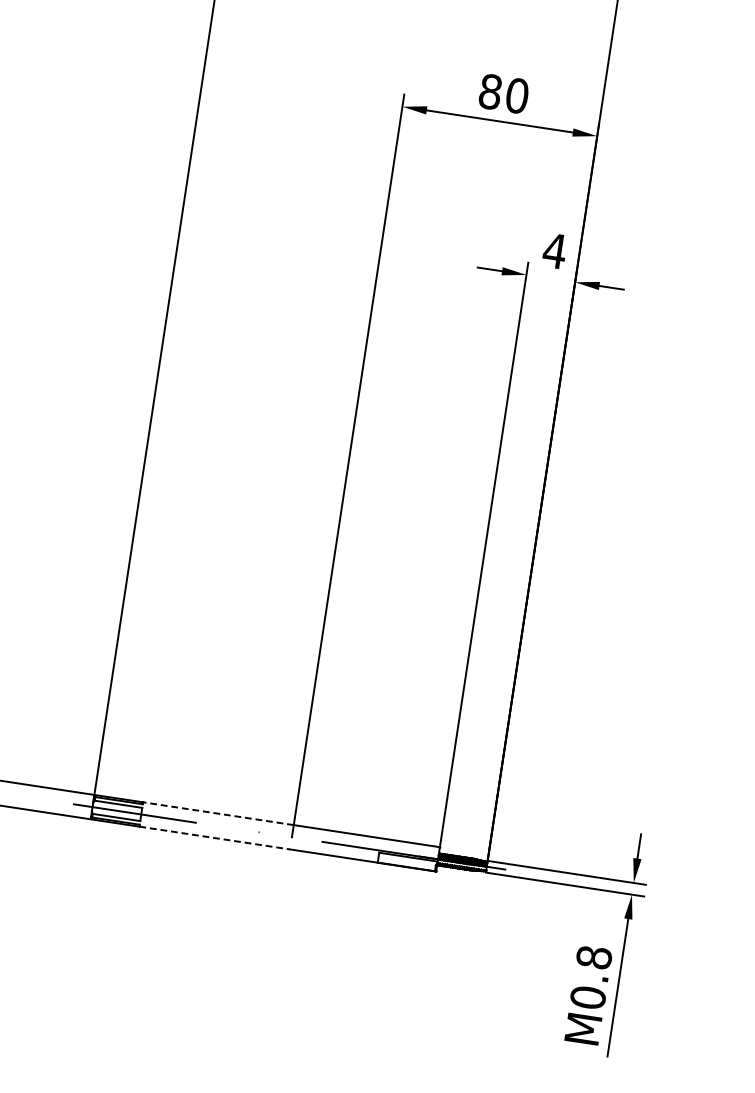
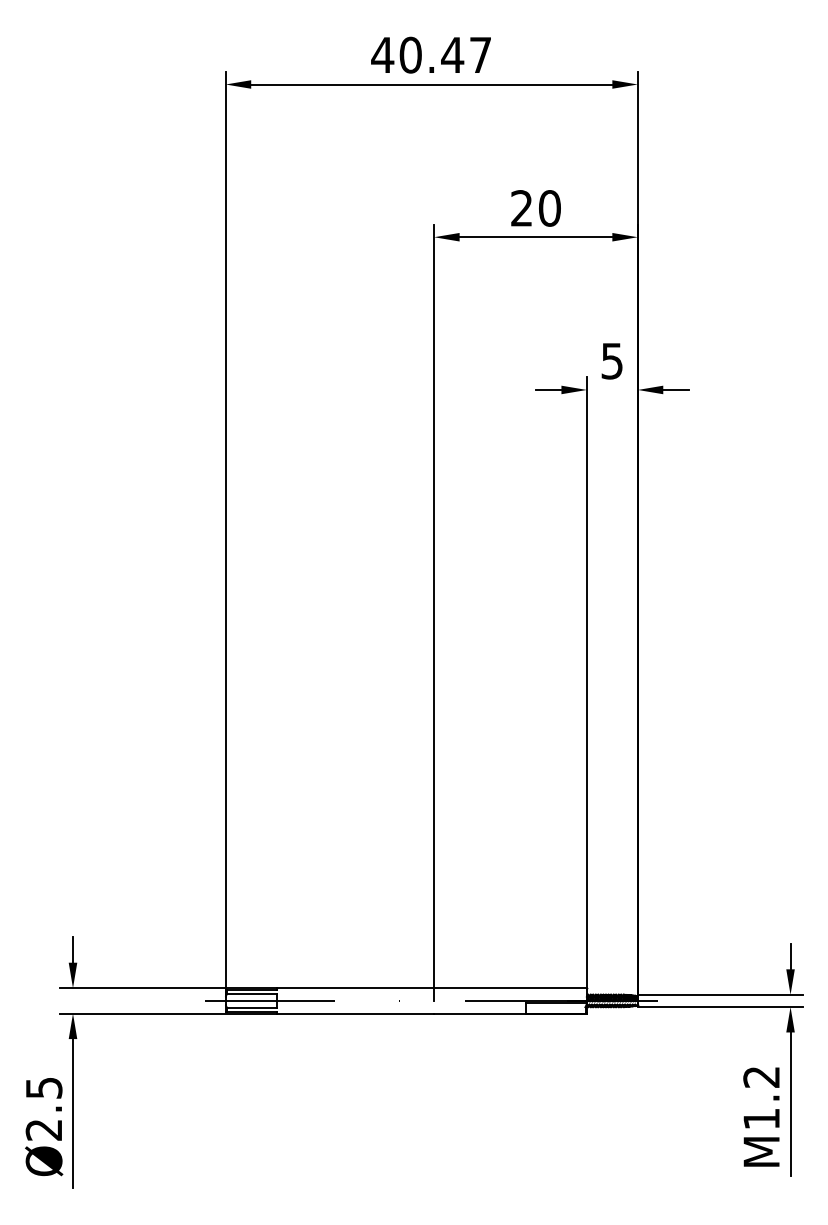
text: (490, 91) -> (521, 208), 80 -> 20
text: (554, 251) -> (611, 361), 4 -> 5
line: (218, 814) -> (355, 988), dashed -> solid
line: (214, 837) -> (355, 1013), dashed -> solid
text: (590, 977) -> (761, 1098), M0.8 -> M1.2

